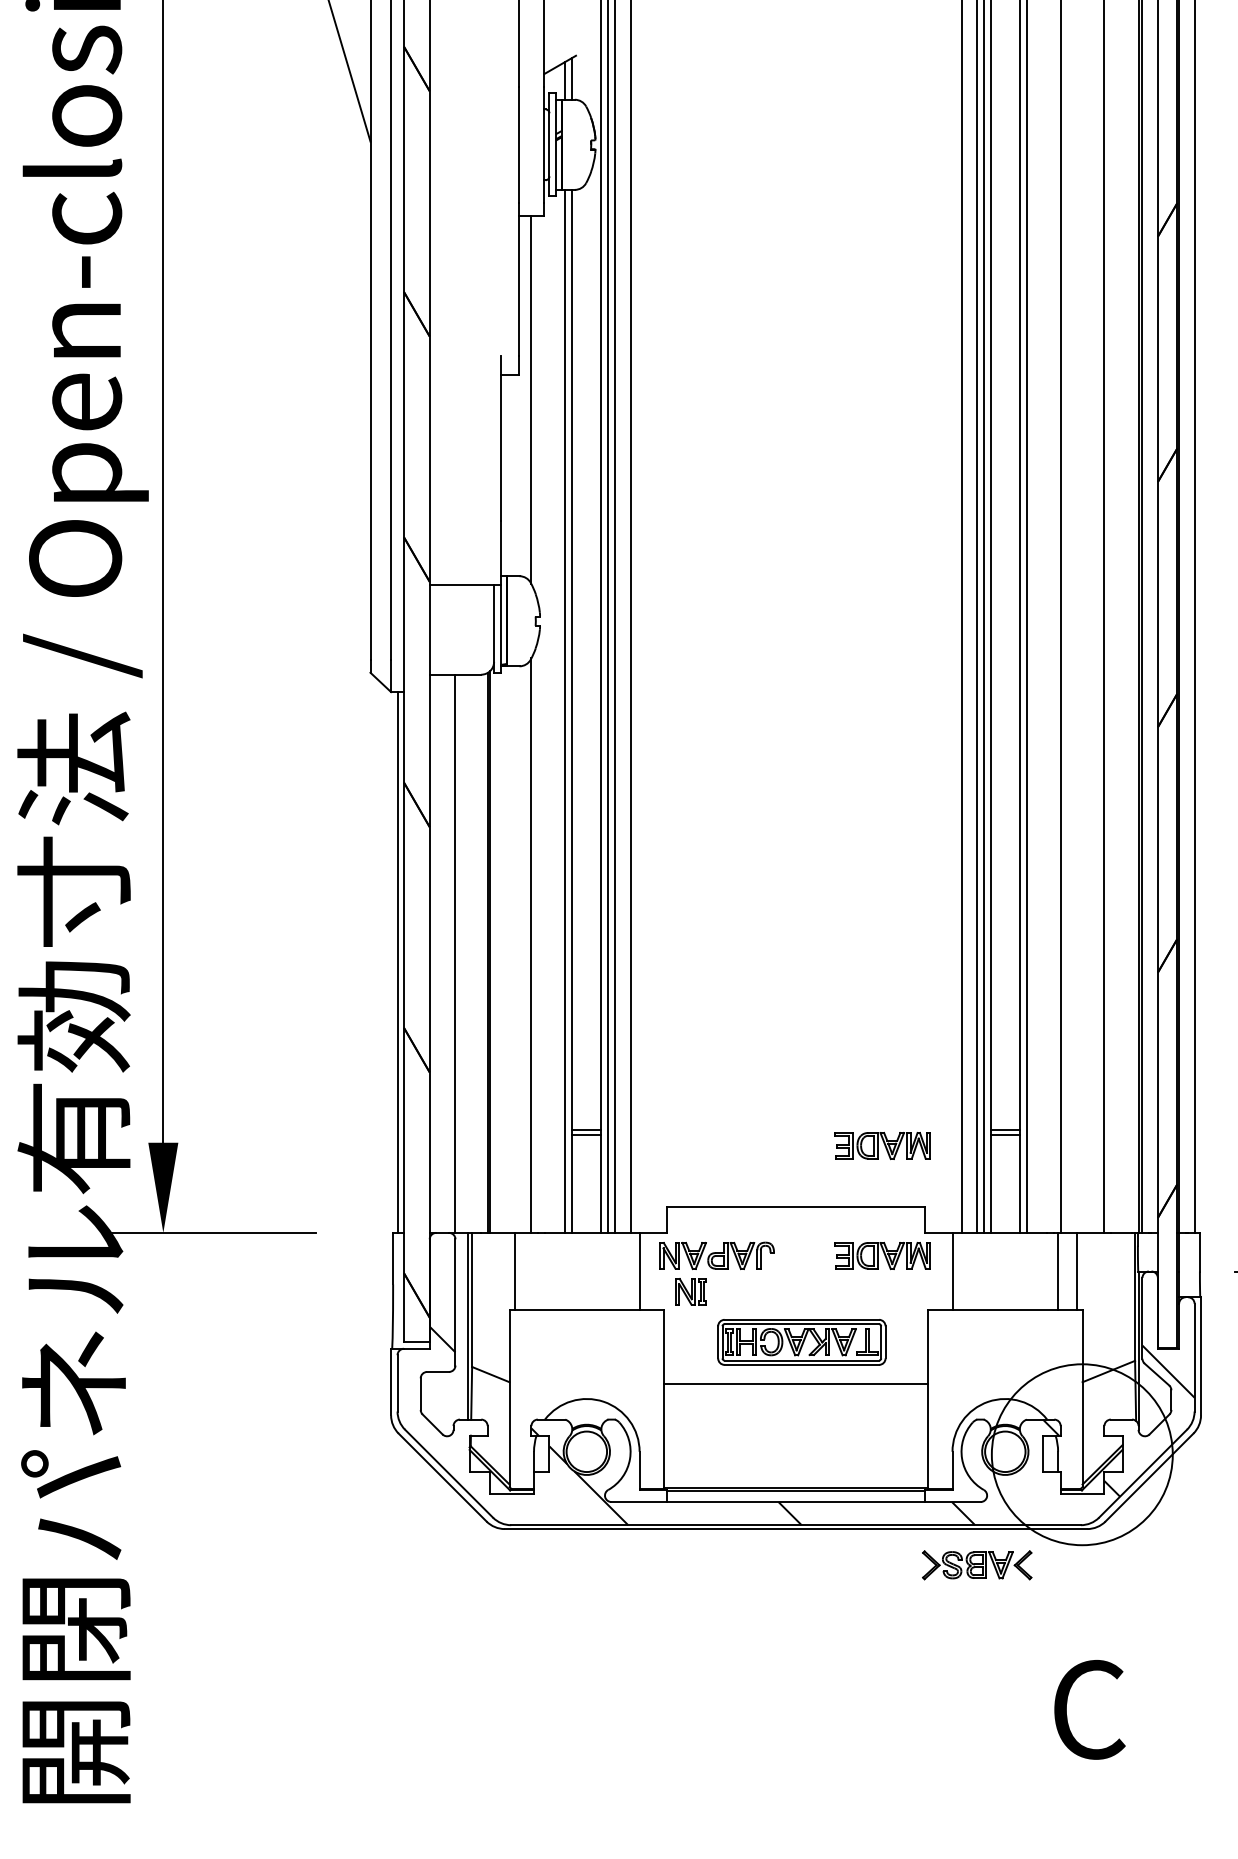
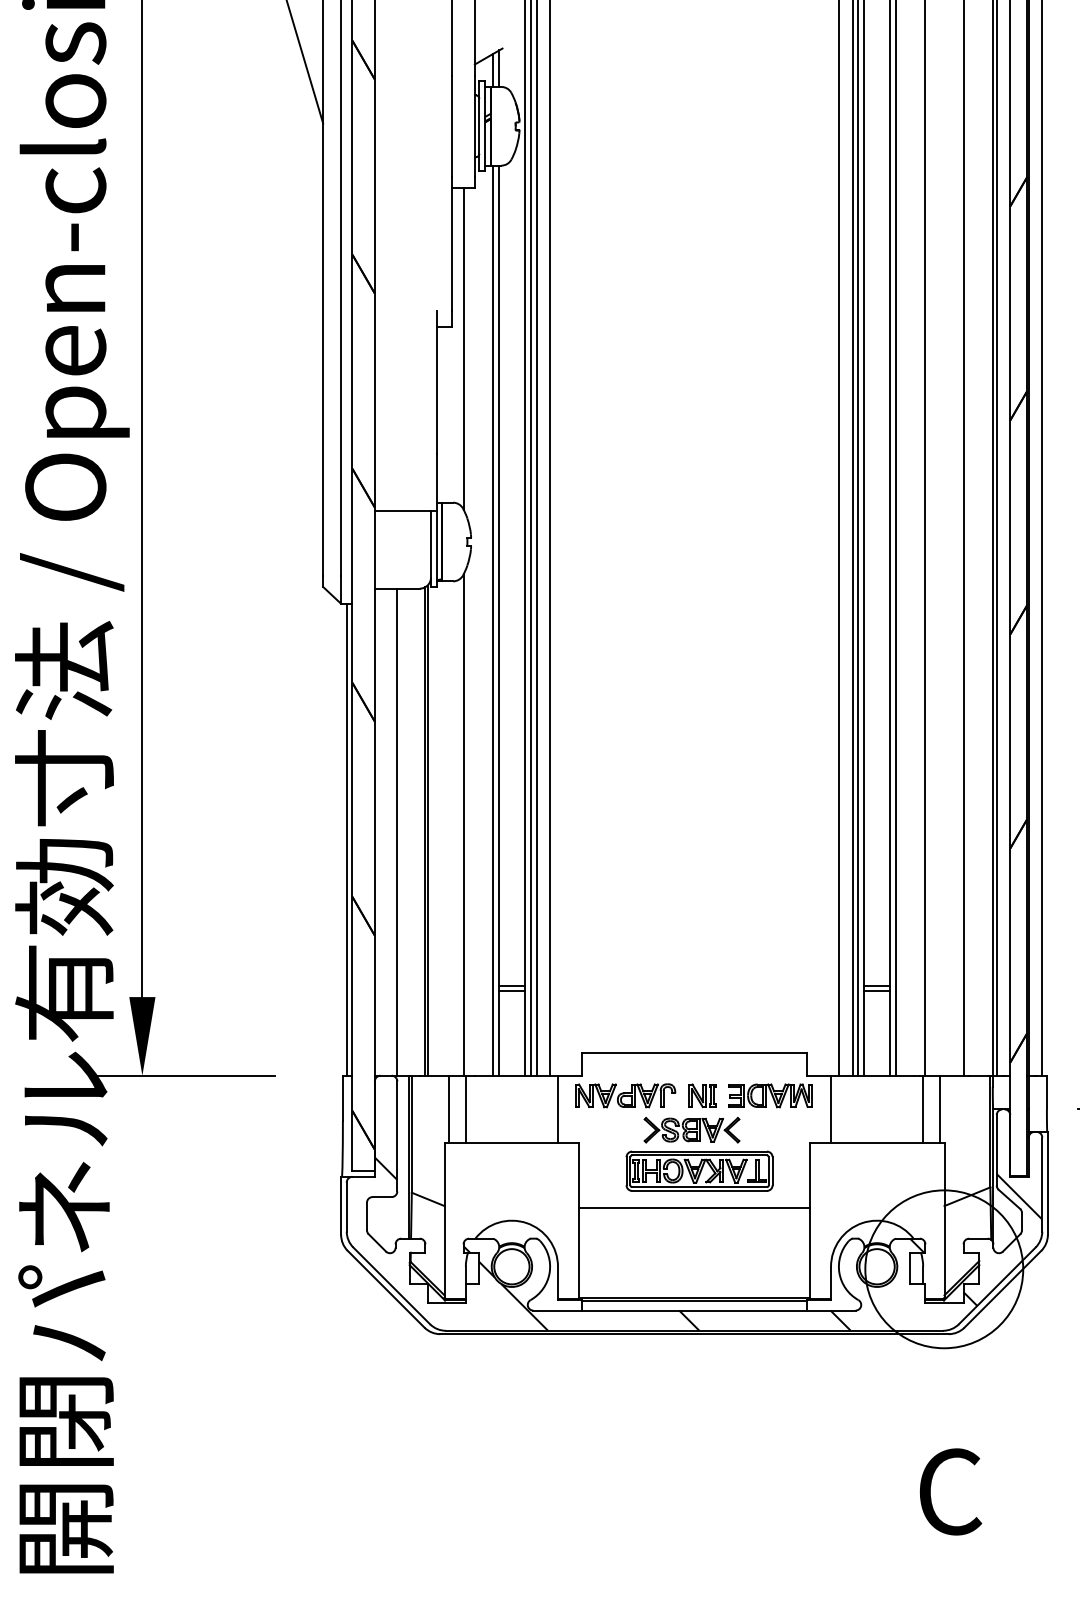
part: (882, 1145) -> (769, 999), removed
line: (534, 1271) -> (466, 1109), added
part: (690, 1291) -> (701, 1095), moved
part: (977, 1565) -> (692, 1130), moved

